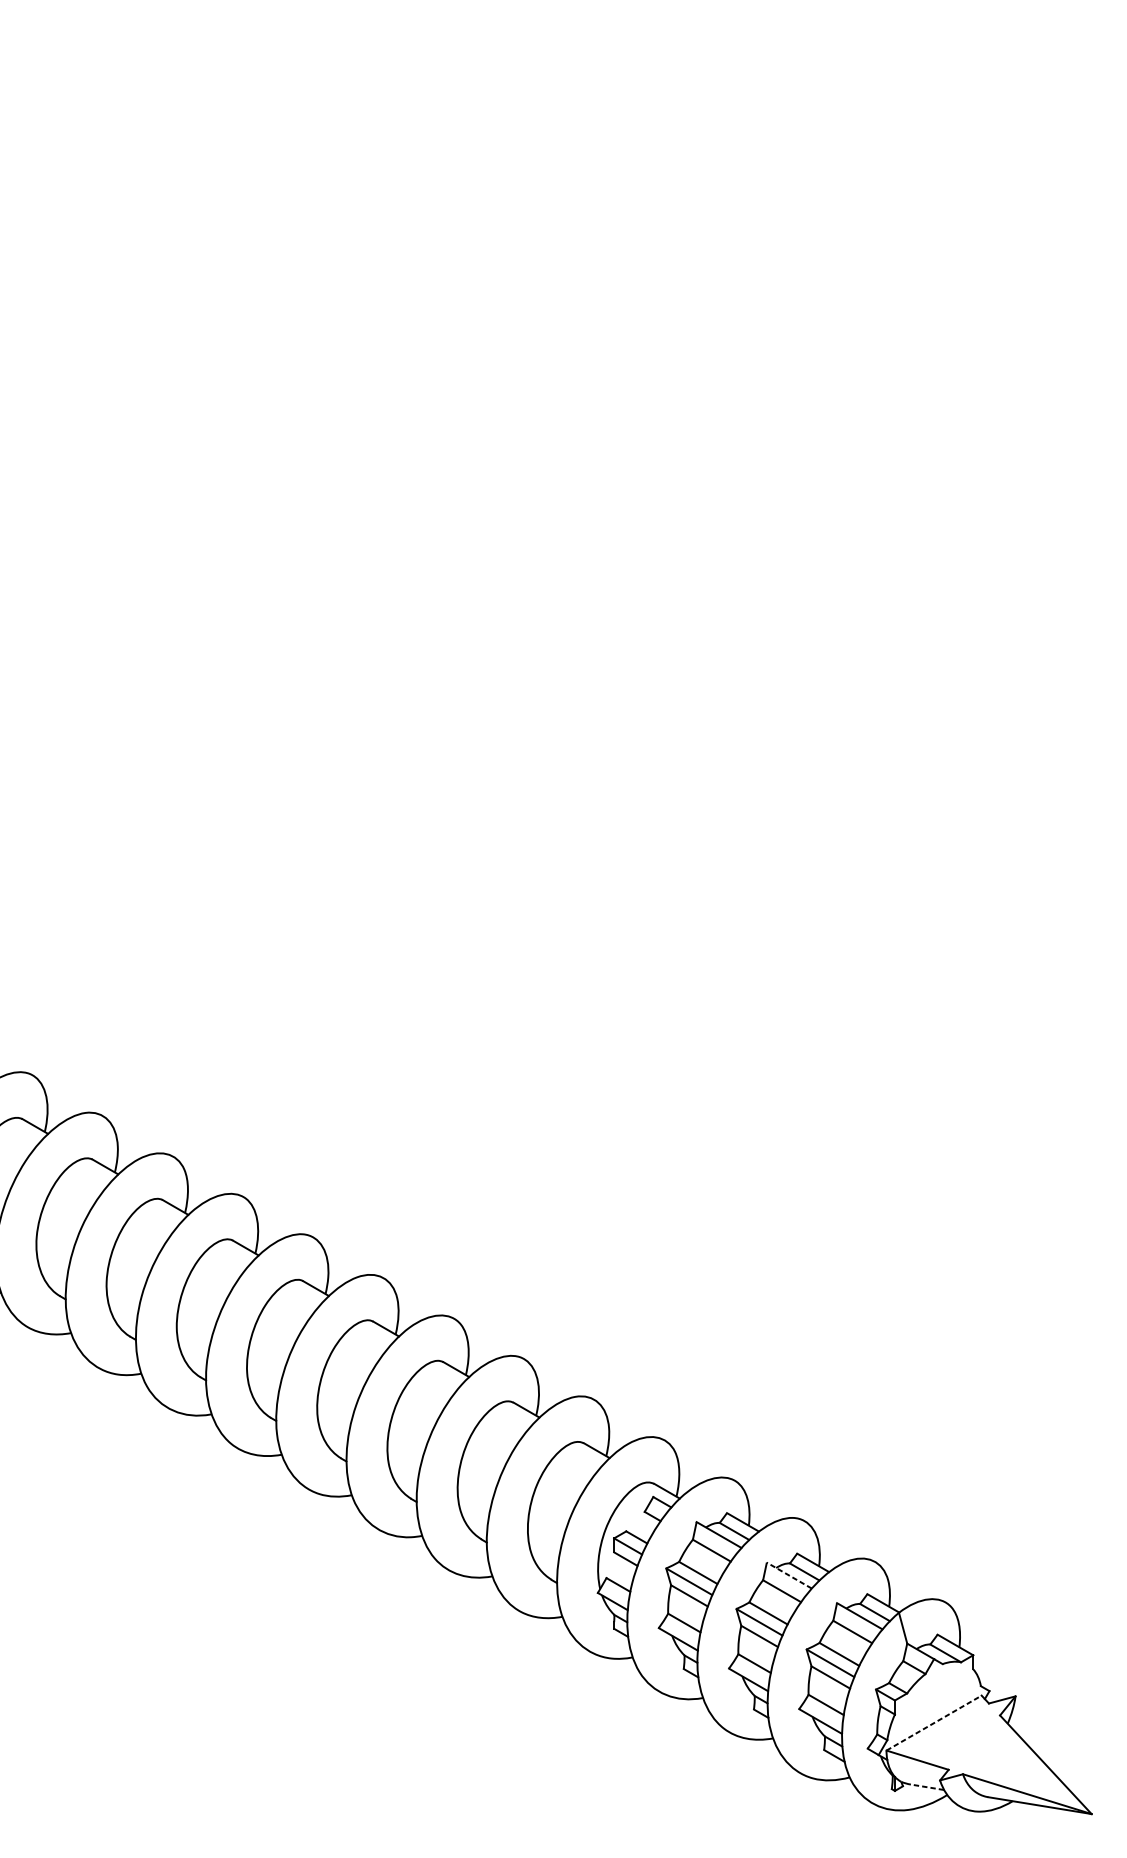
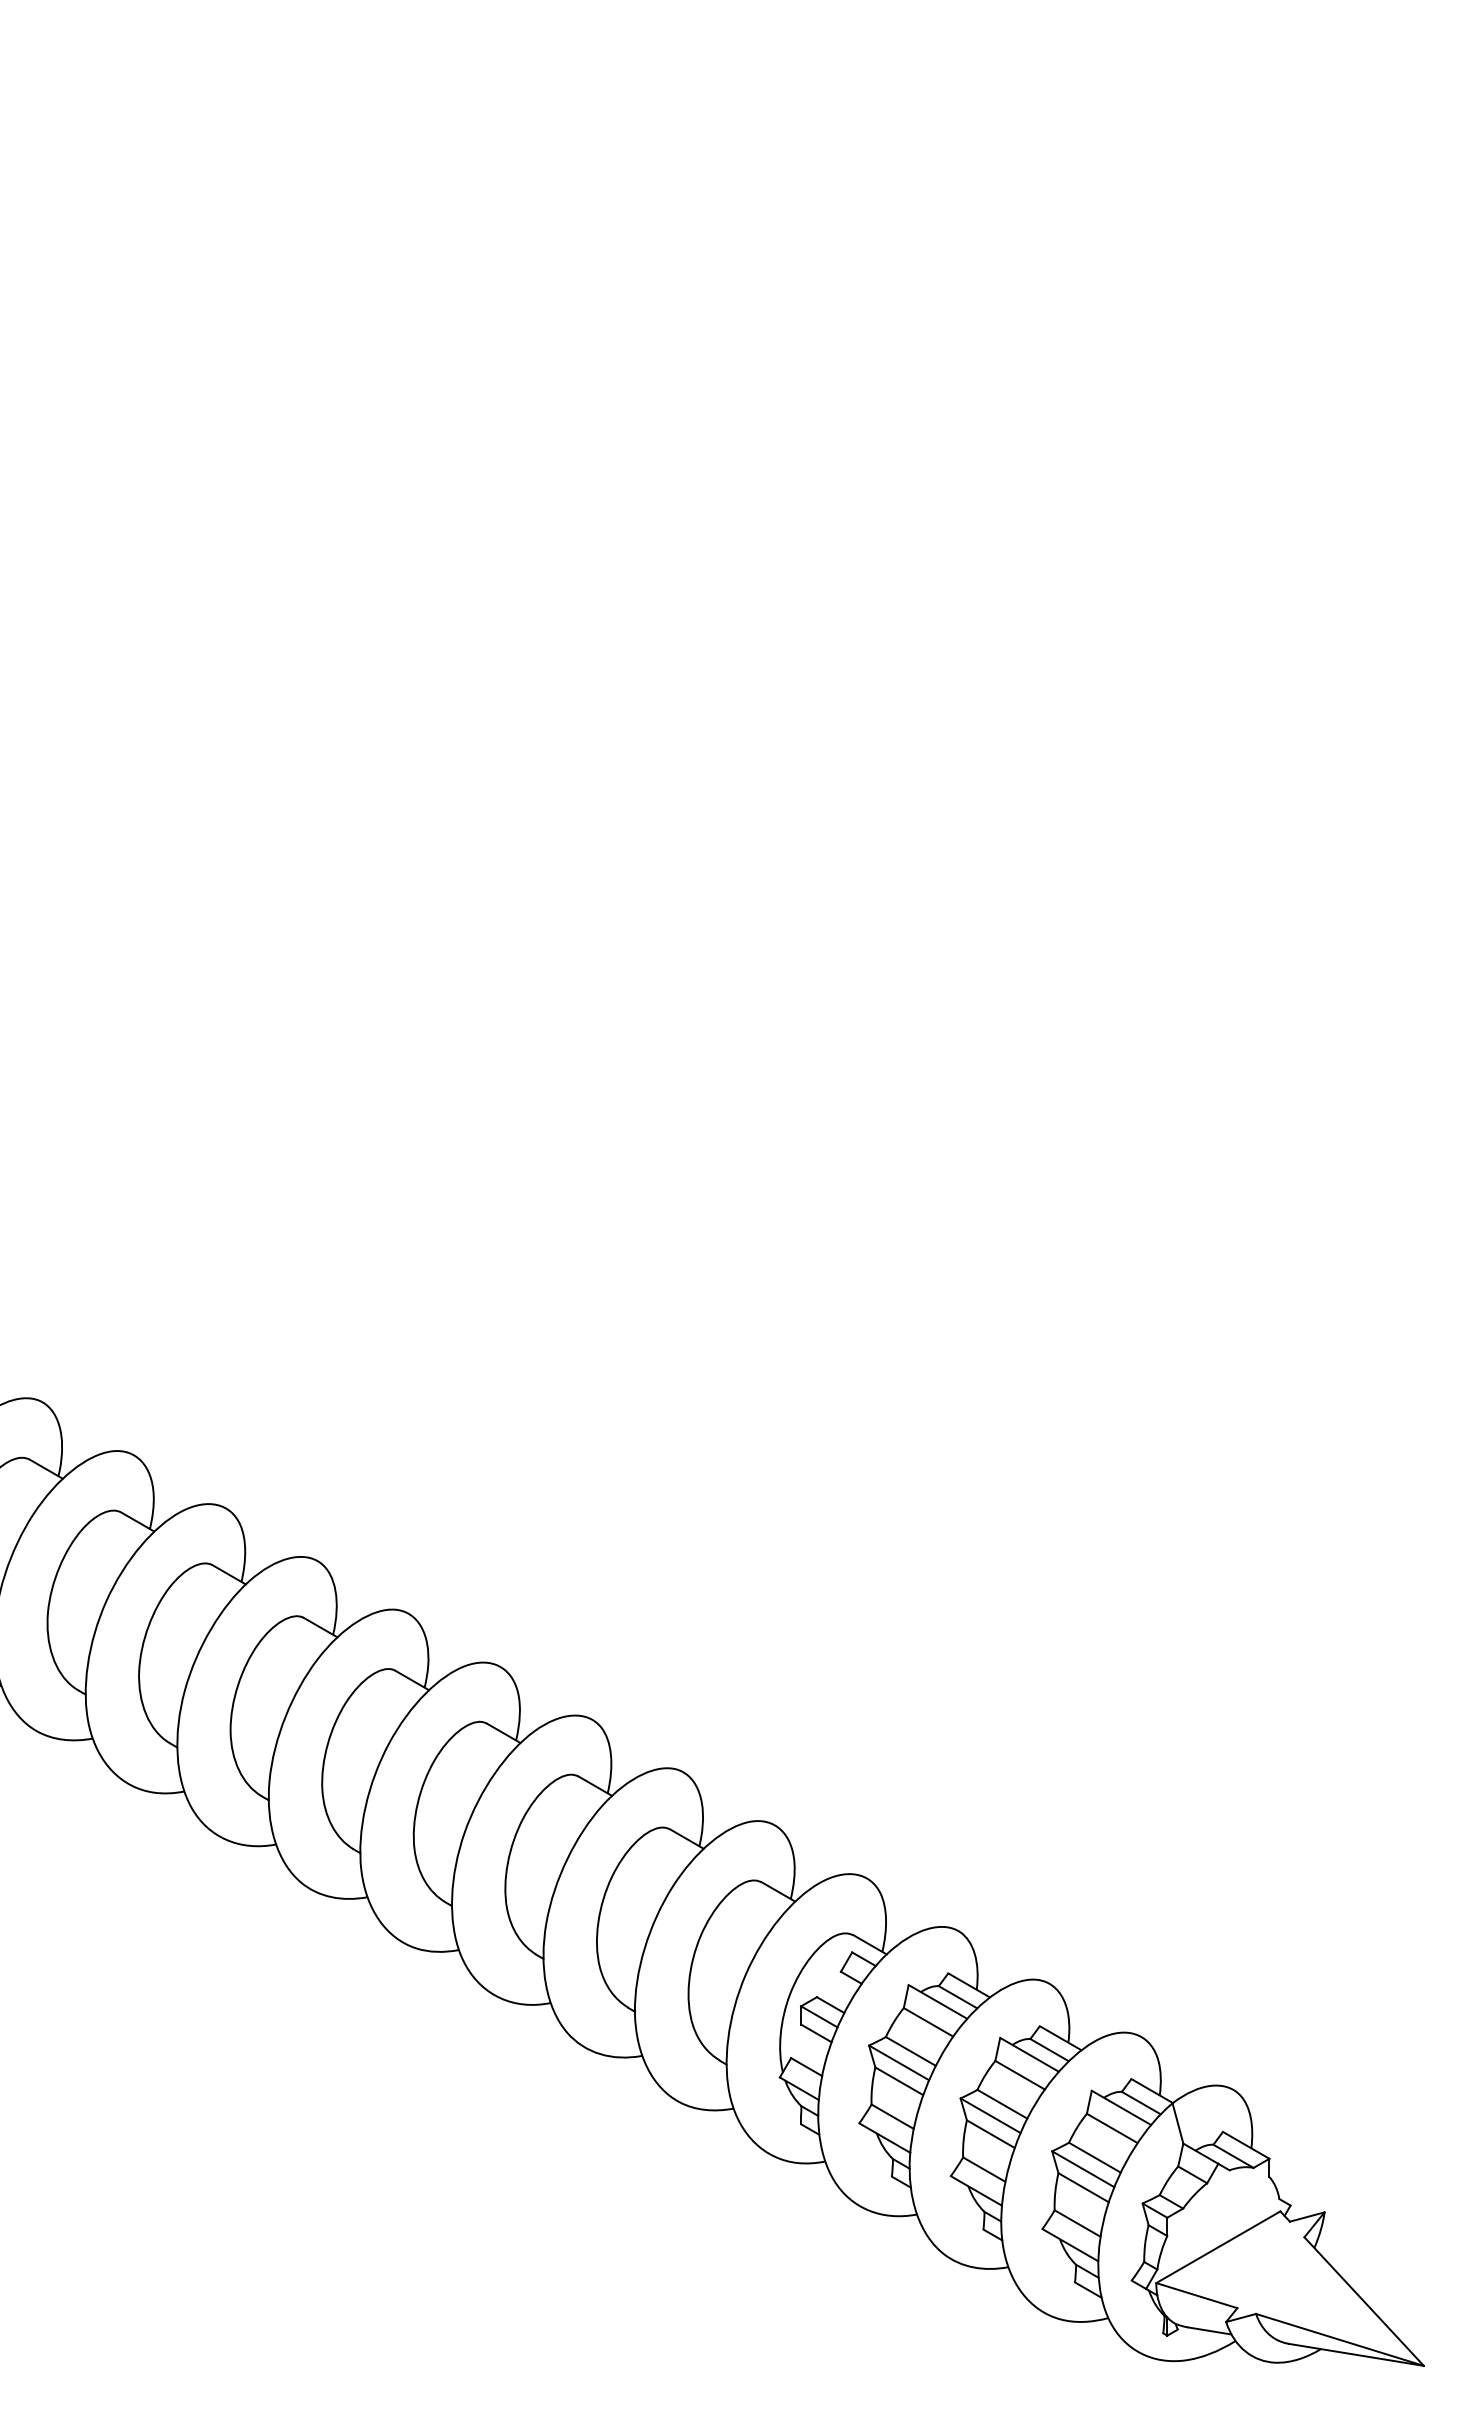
line: (789, 1575) -> (1029, 2054), dashed -> solid
line: (934, 1723) -> (1218, 2247), dashed -> solid
line: (927, 1786) -> (1209, 2330), dashed -> solid

